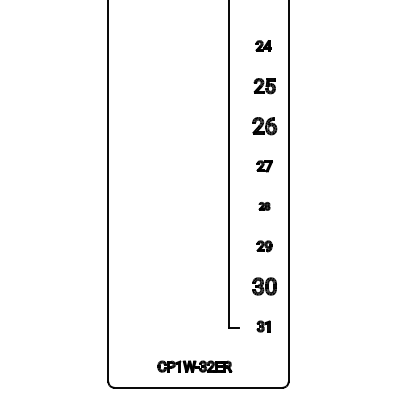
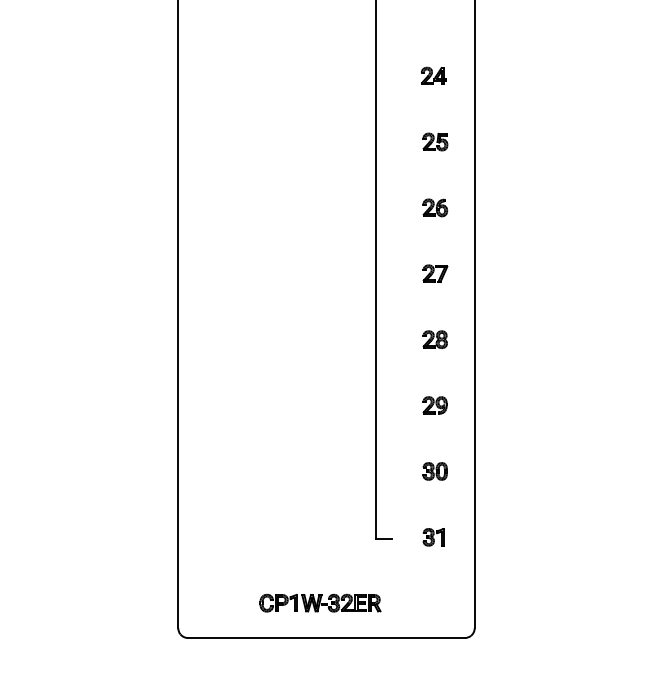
part: (264, 86) -> (435, 142), size x0.71
part: (264, 126) -> (435, 208), size x0.62
part: (264, 206) -> (435, 339), size x1.43
part: (264, 286) -> (435, 471), size x0.62

